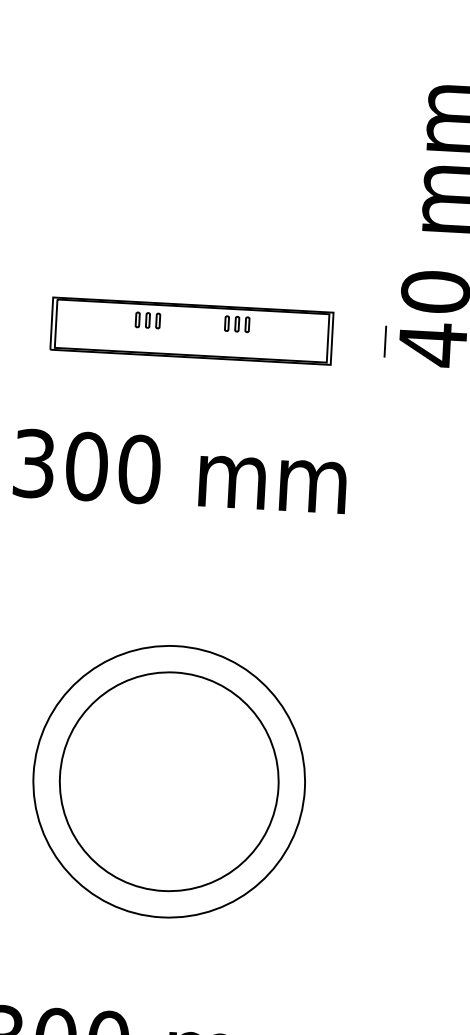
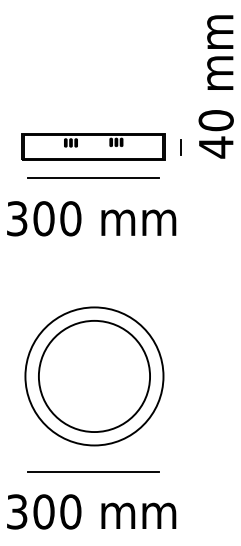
line: (384, 342) -> (180, 147), moved
line: (188, 392) -> (93, 178), added
line: (157, 968) -> (93, 471), added

